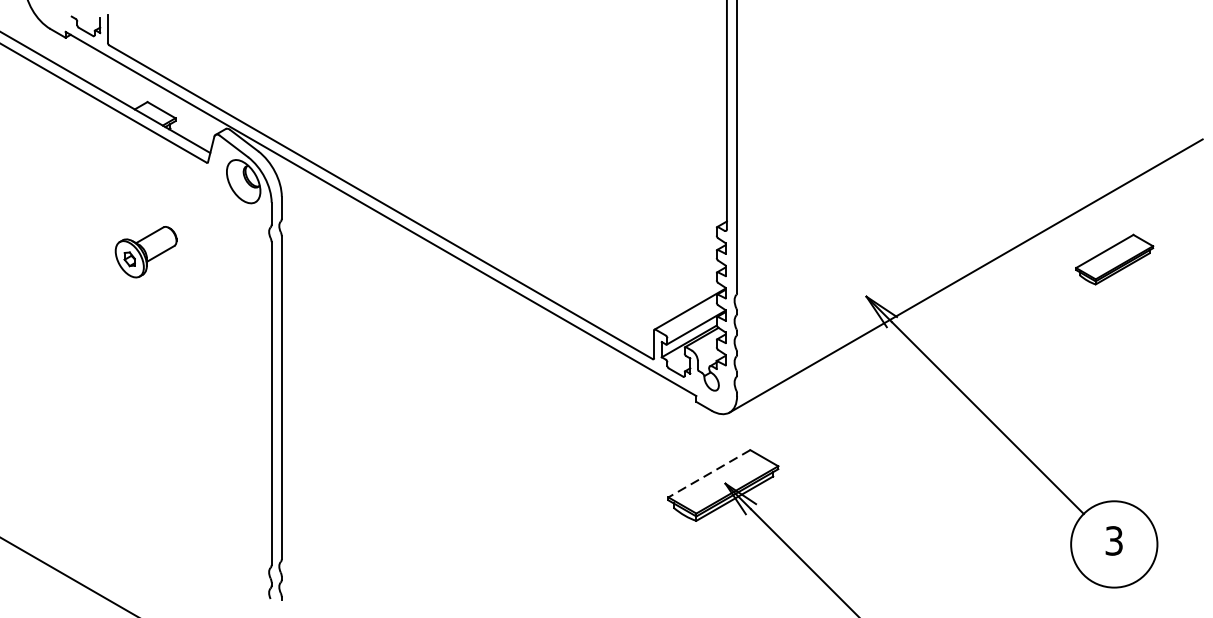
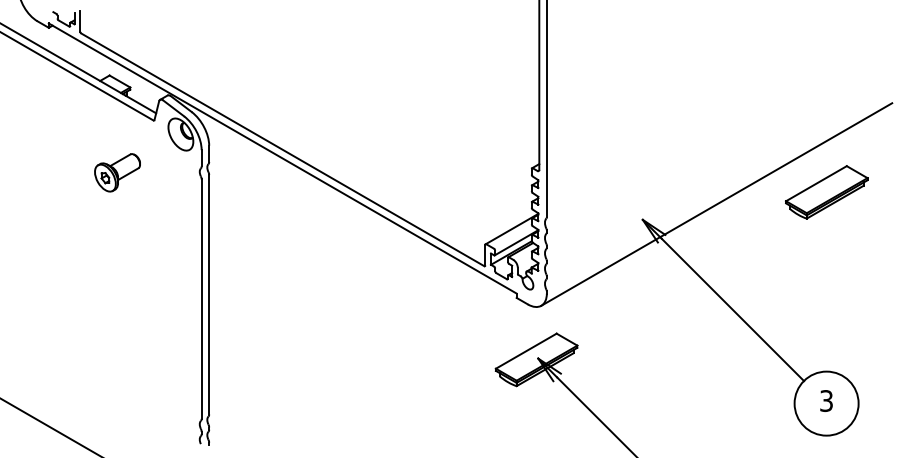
part: (146, 251) -> (117, 172), moved
part: (1114, 259) -> (826, 192), size x1.43
line: (708, 474) -> (525, 351), dashed -> solid

